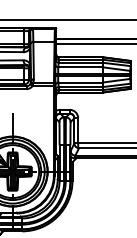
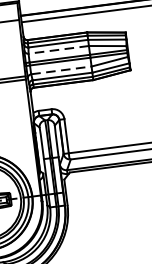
line: (80, 67) -> (58, 50), solid -> dashed
line: (81, 82) -> (62, 70), solid -> dashed

